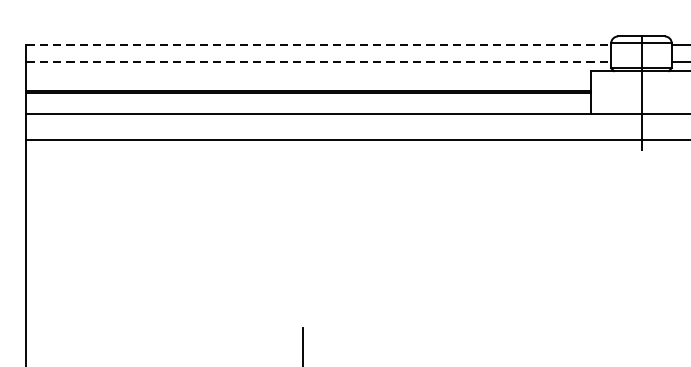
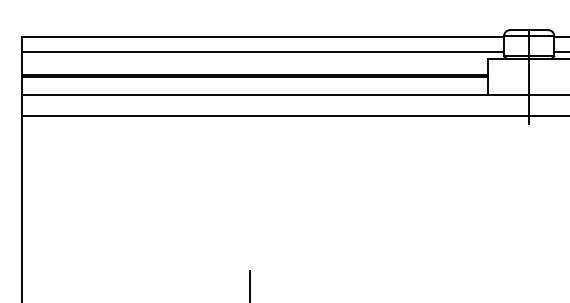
line: (319, 45) -> (263, 37), dashed -> solid
line: (319, 62) -> (263, 51), dashed -> solid

